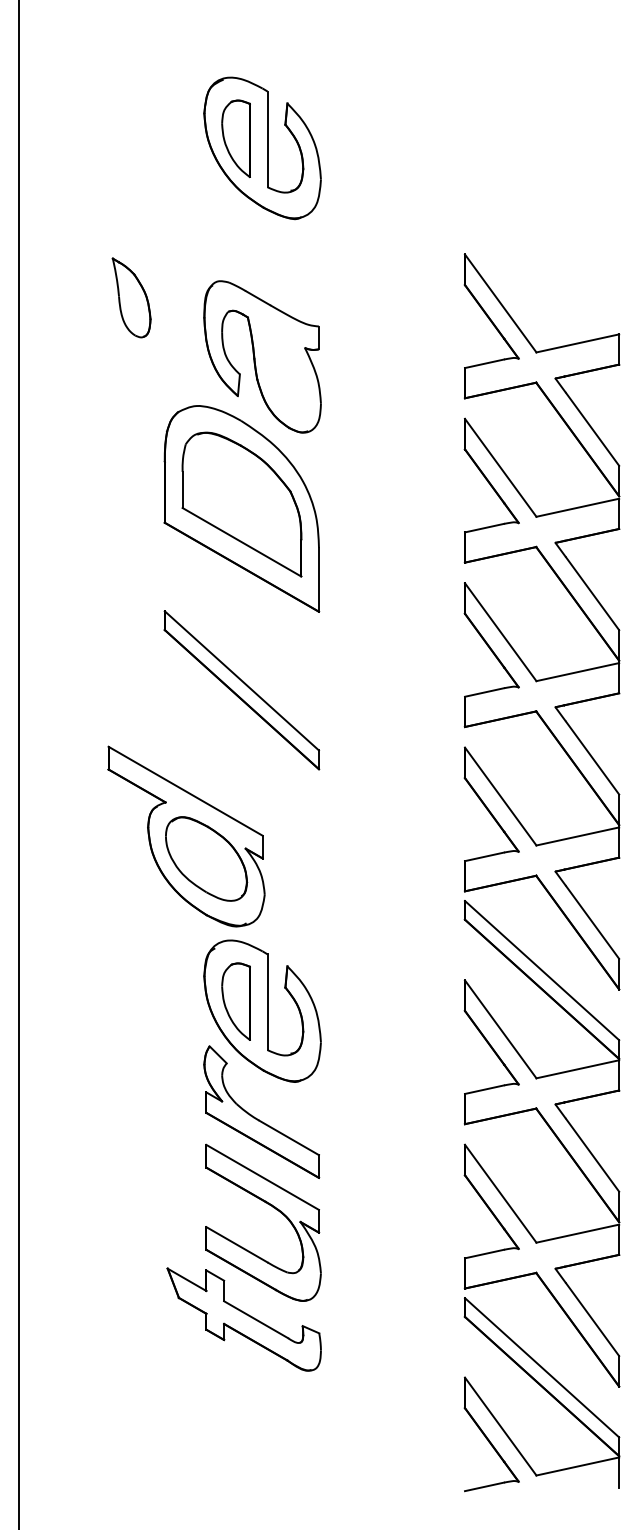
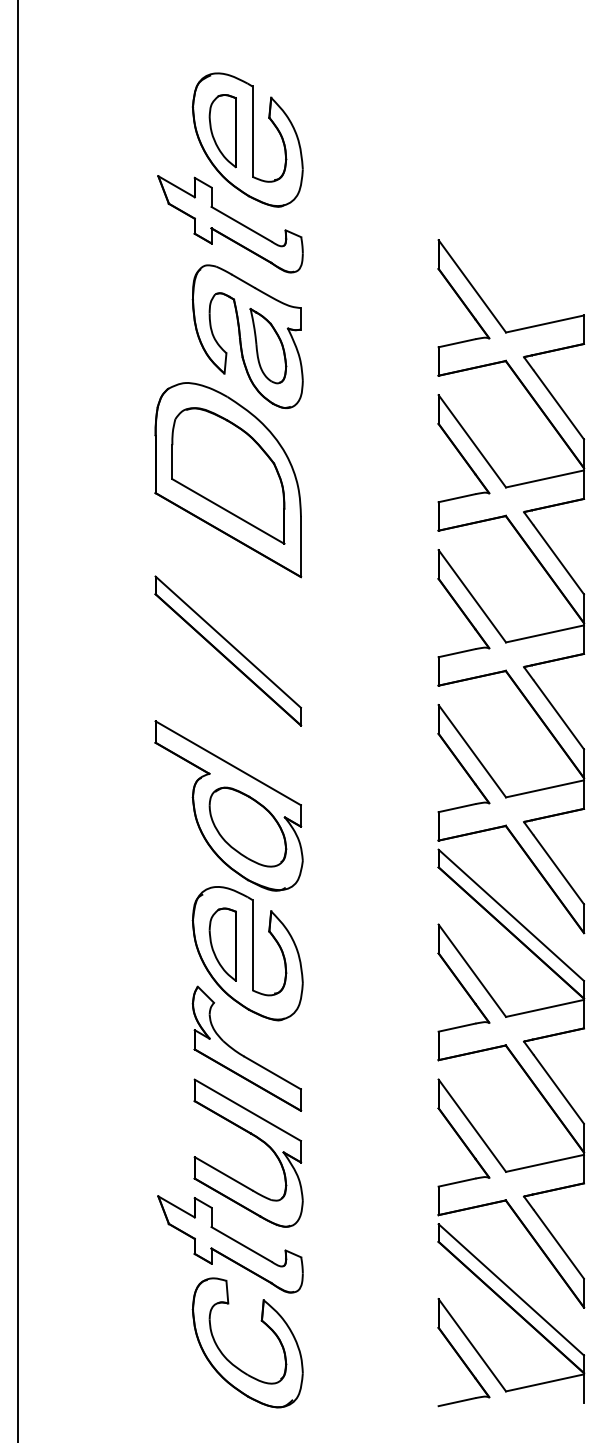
part: (244, 237) -> (230, 224), added
part: (131, 298) -> (268, 346), moved
part: (185, 836) -> (228, 805), moved
part: (280, 1404) -> (264, 1324), added

